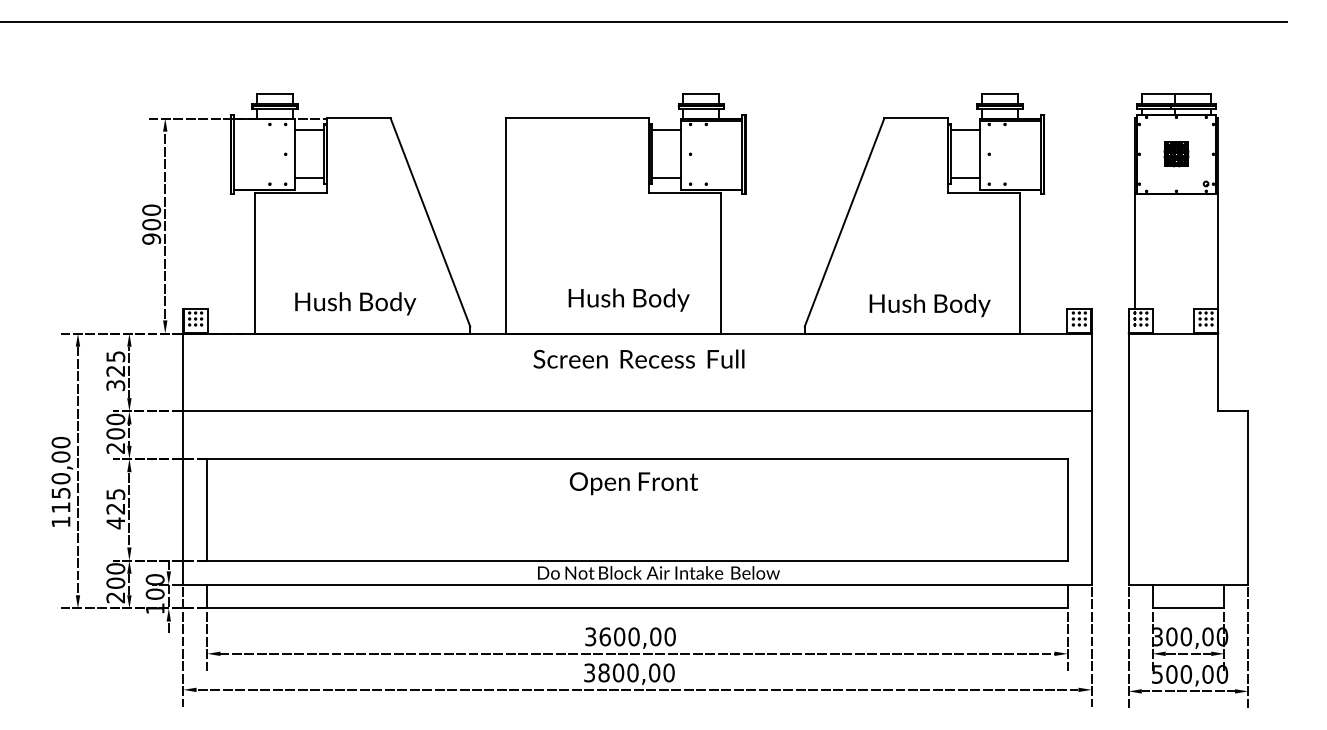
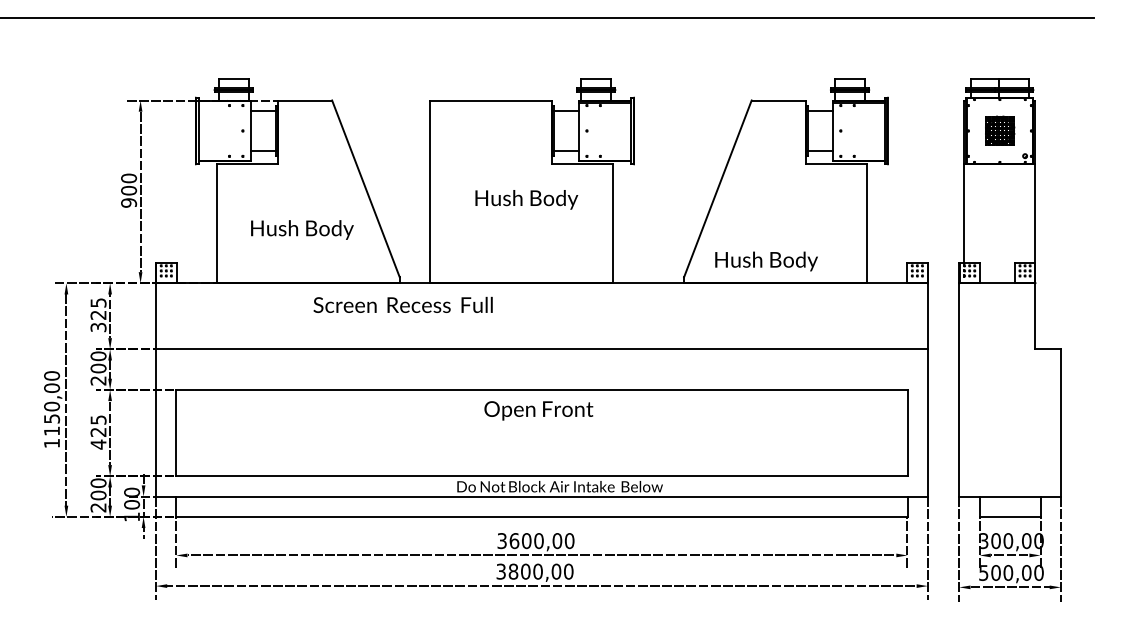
part: (1175, 154) -> (999, 131), size x1.4
text: (628, 299) -> (526, 199), moved
text: (355, 303) -> (302, 229), moved
text: (930, 305) -> (766, 261), moved
text: (638, 358) -> (402, 304), moved

